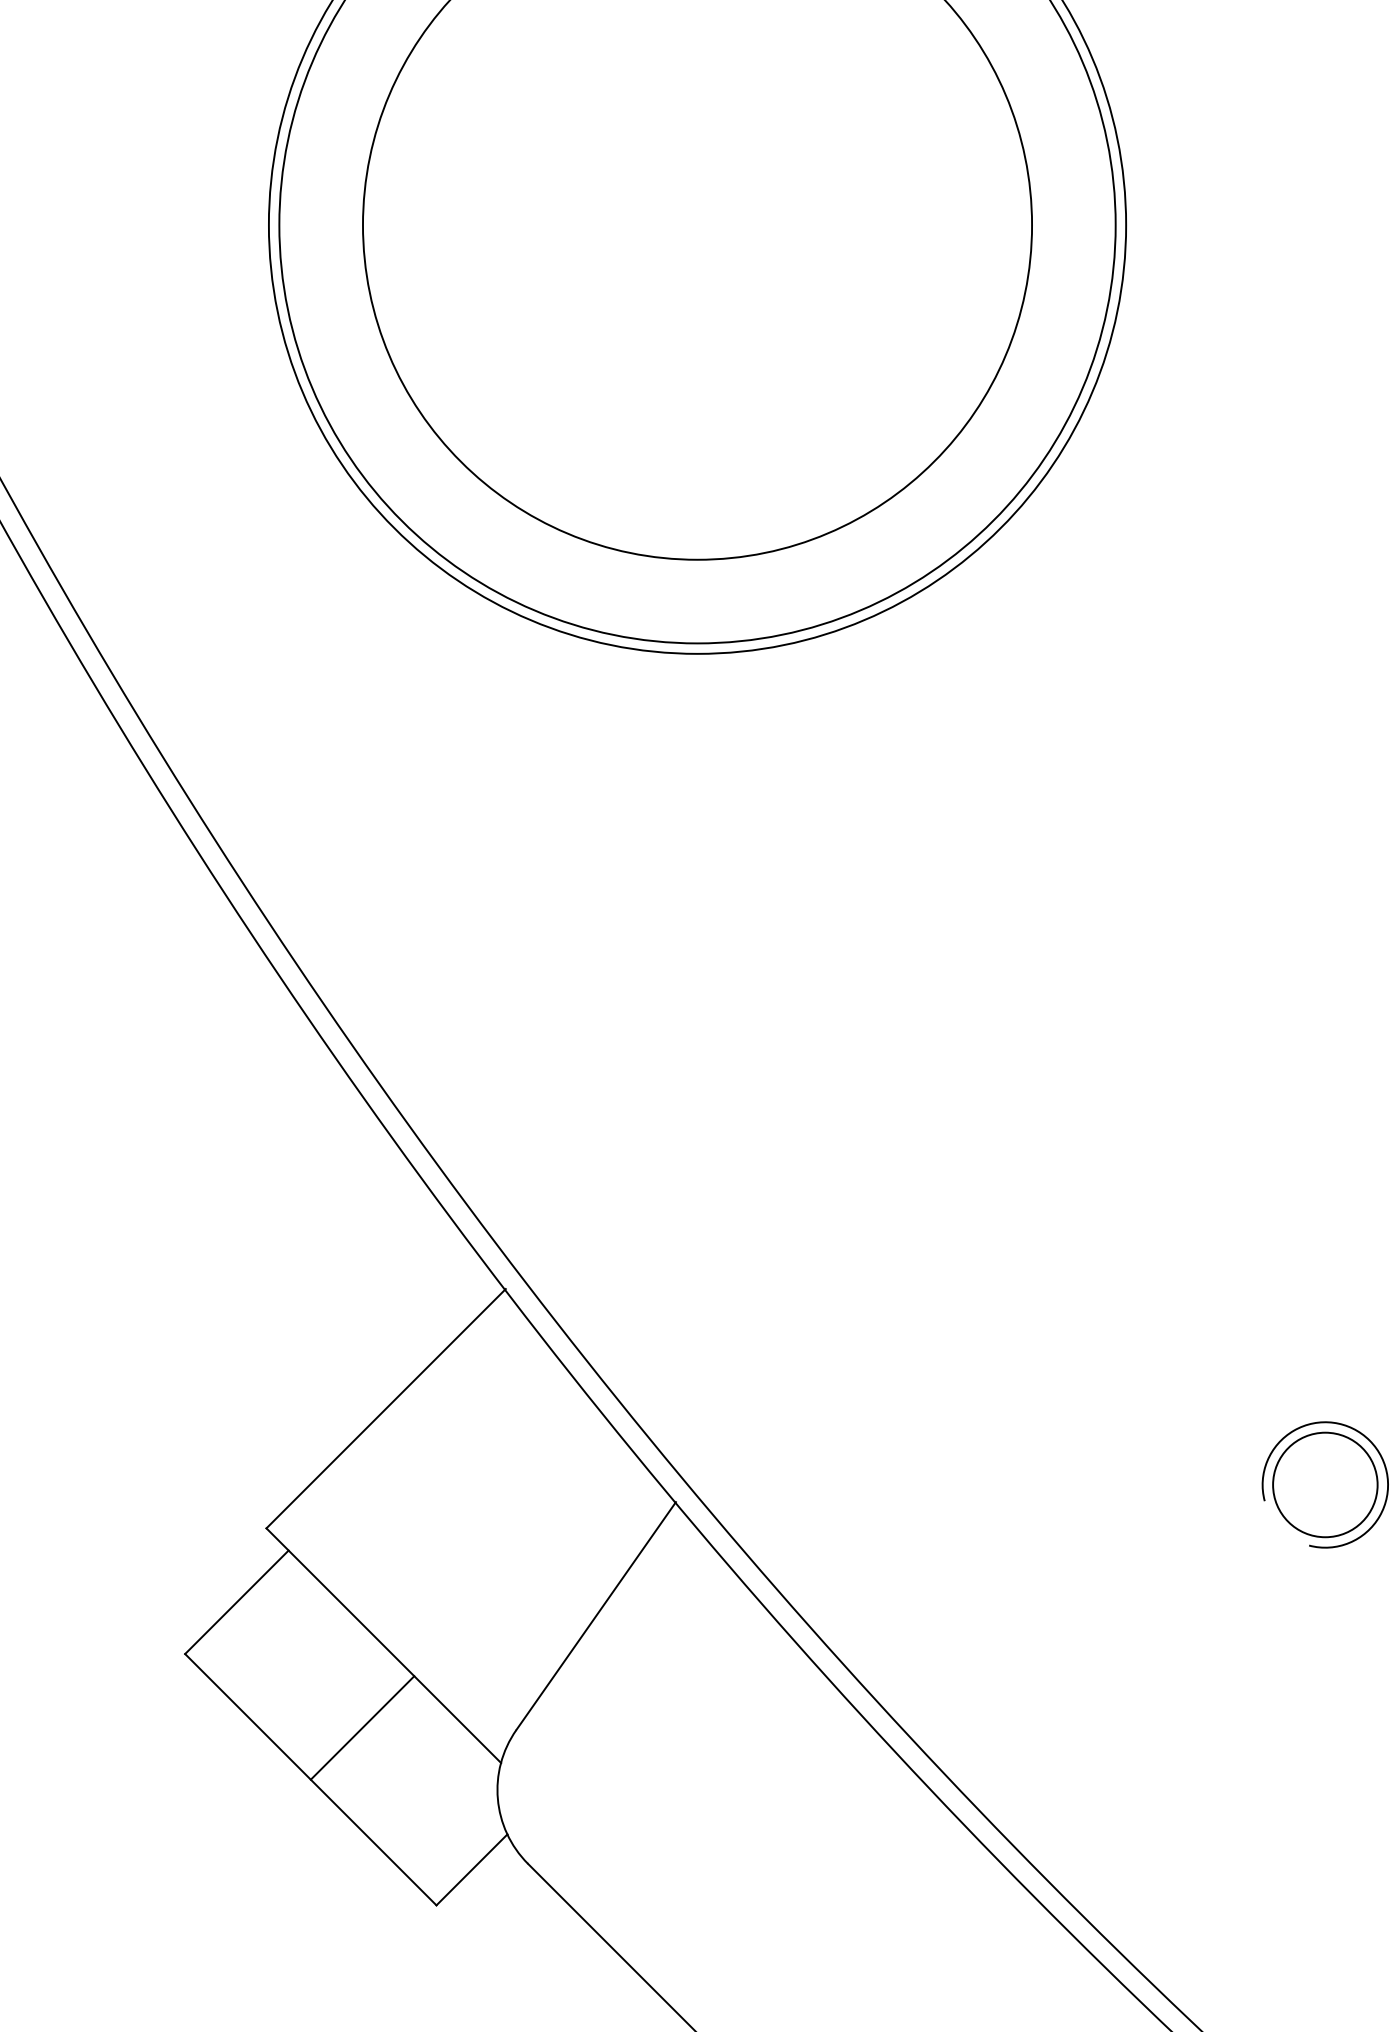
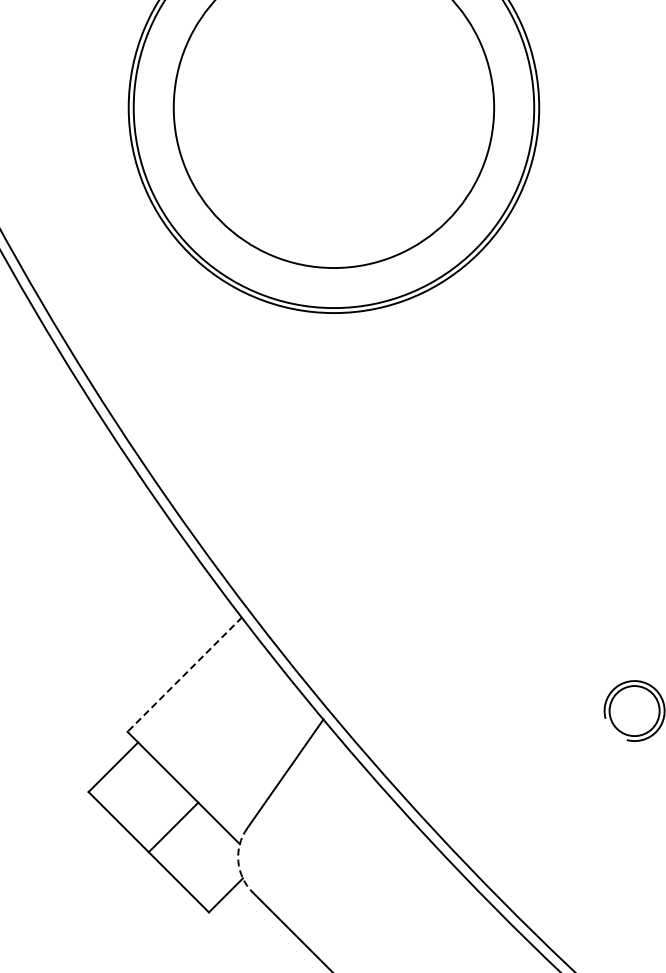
line: (385, 1408) -> (184, 674), solid -> dashed
arc: (498, 1799) -> (238, 861), solid -> dashed

